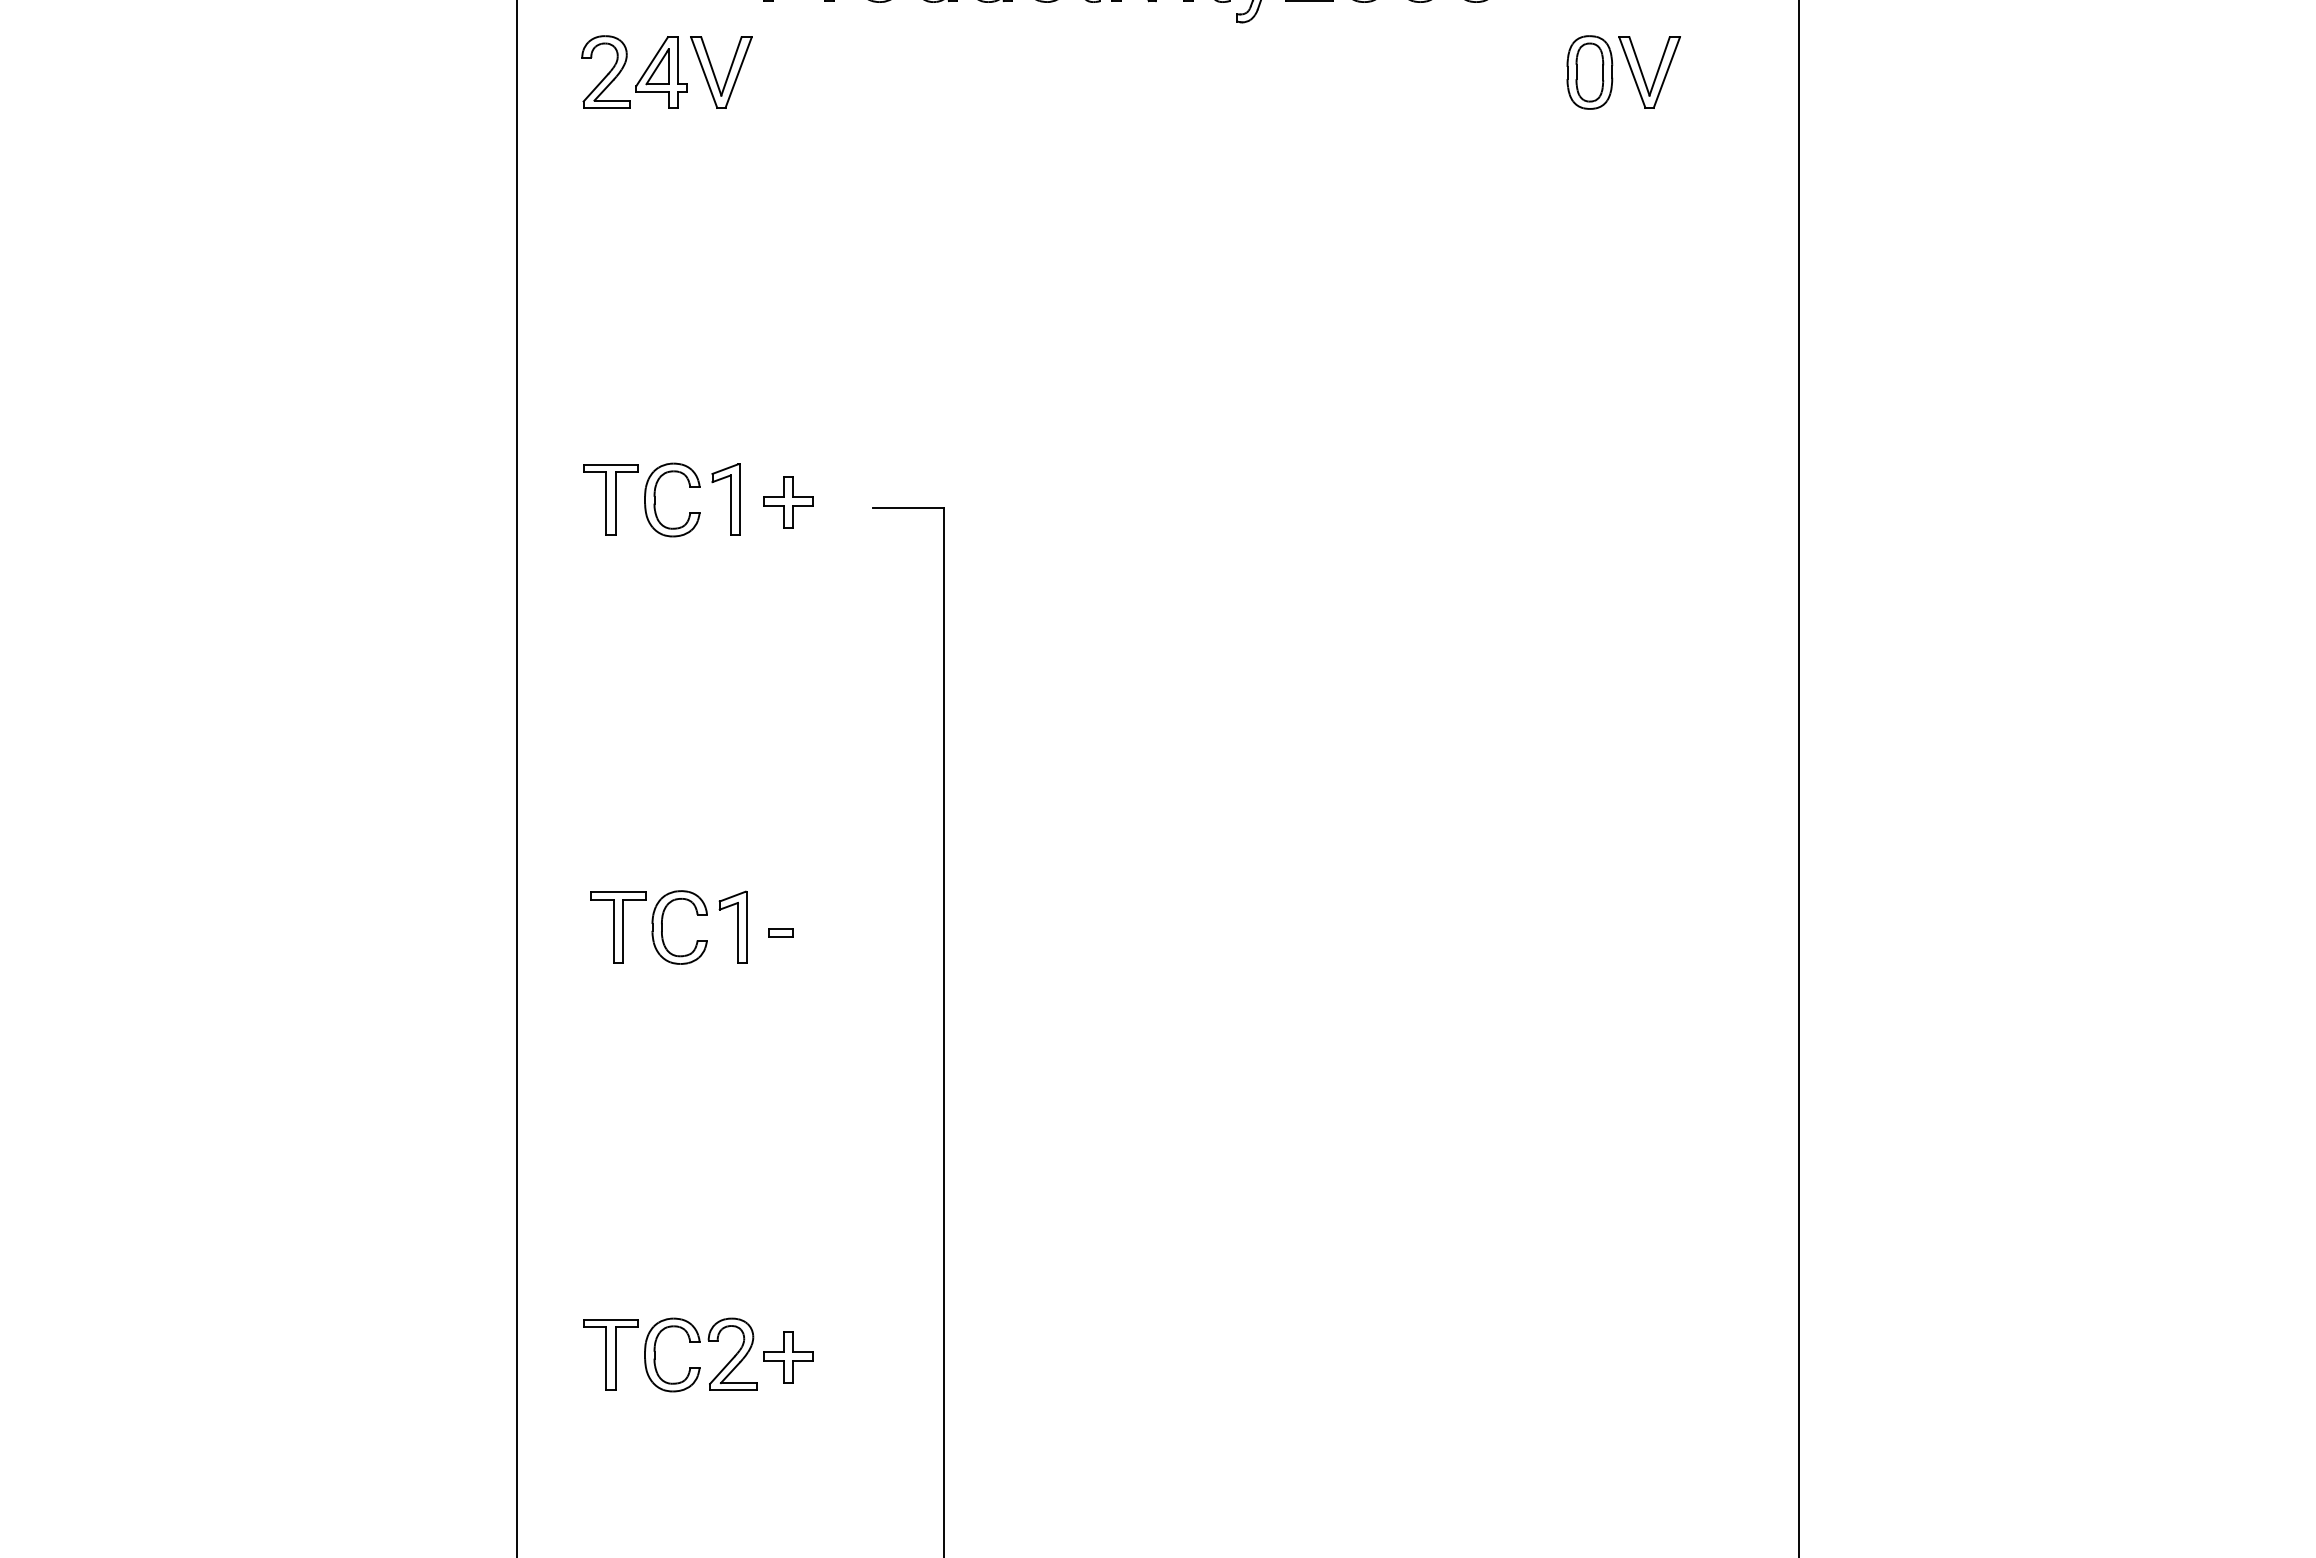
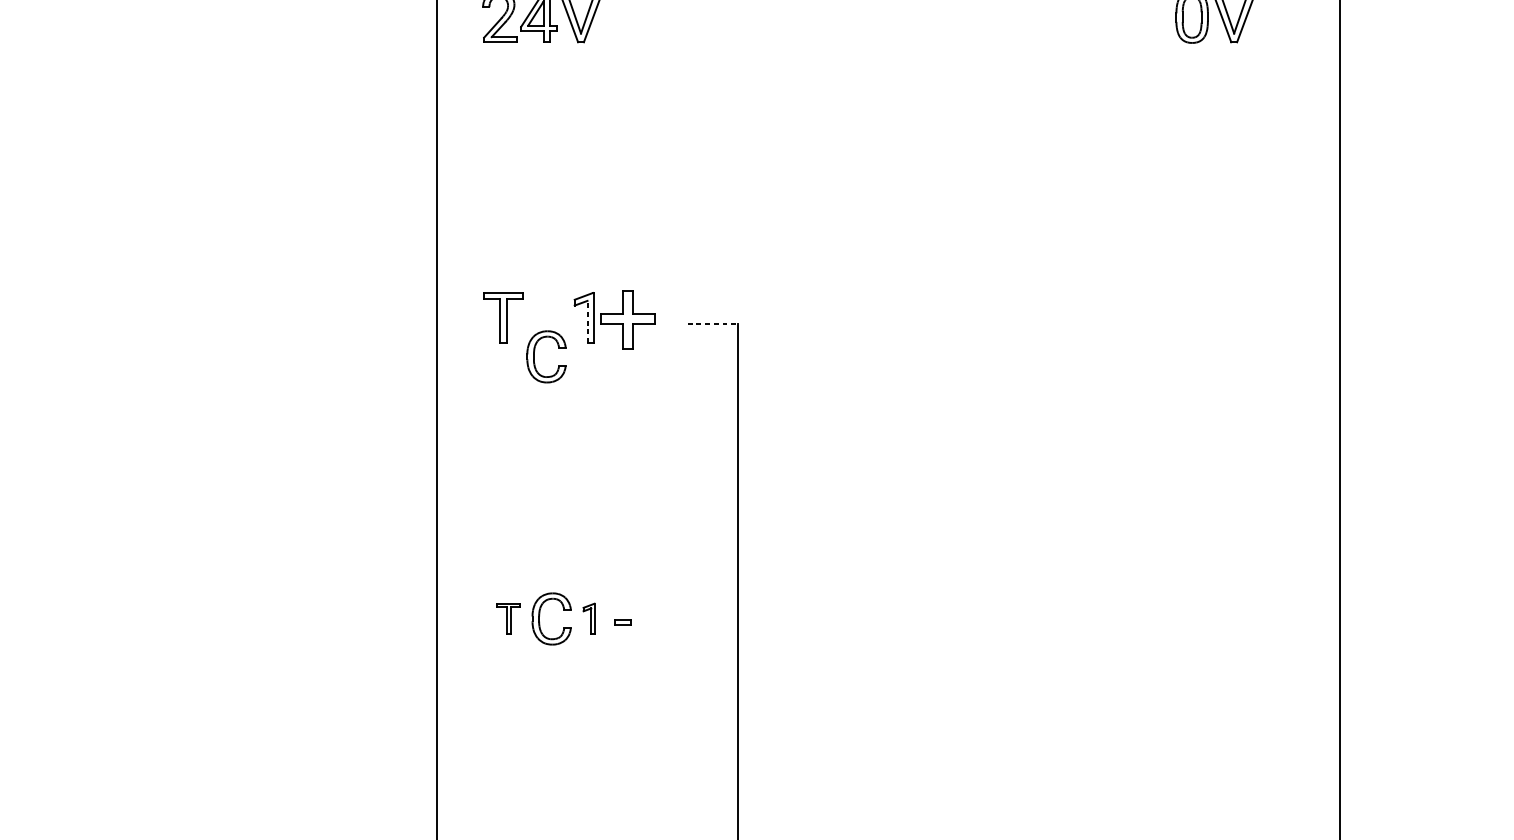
part: (655, 499) -> (534, 356), moved
part: (788, 502) -> (628, 319), size x1.6
line: (730, 505) -> (587, 322), solid -> dashed
line: (908, 508) -> (712, 324), solid -> dashed
part: (732, 926) -> (588, 618), size x0.6
part: (618, 927) -> (508, 618), size x0.6

